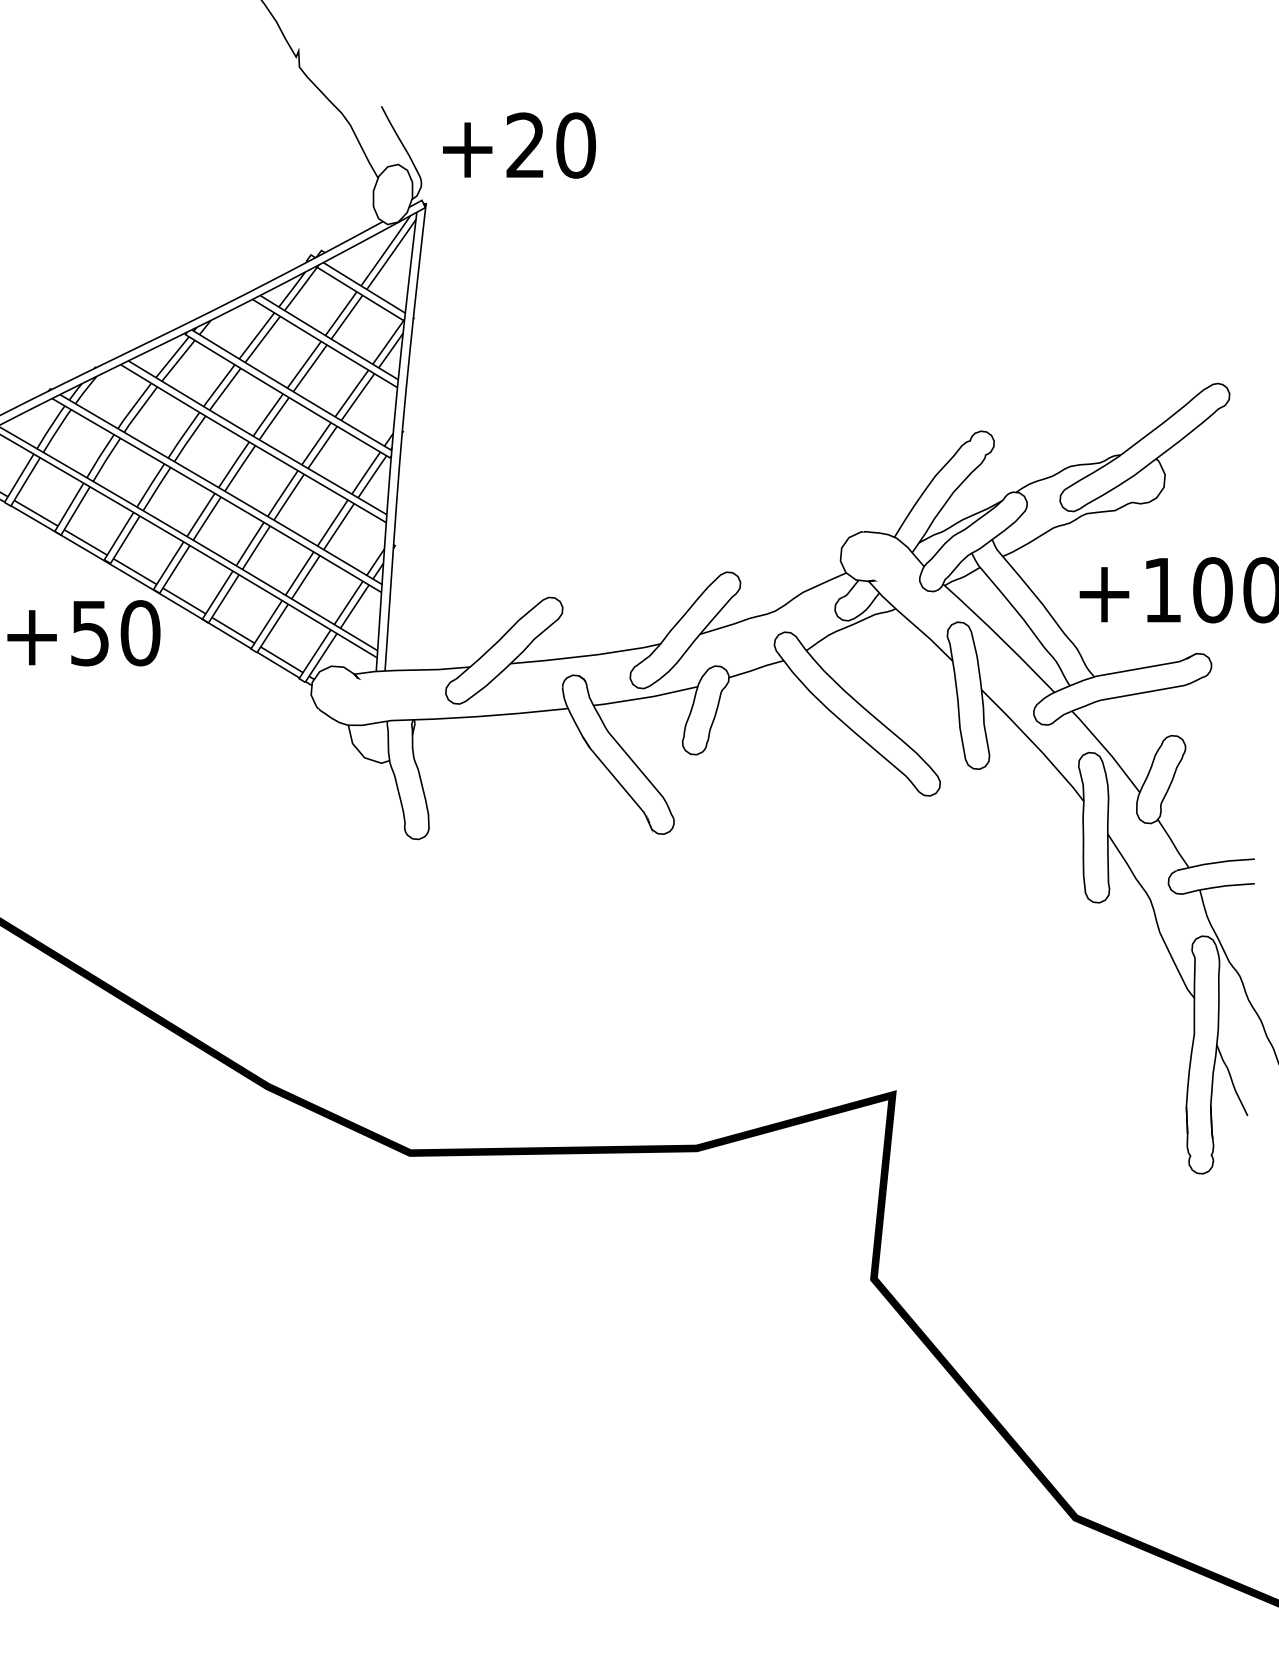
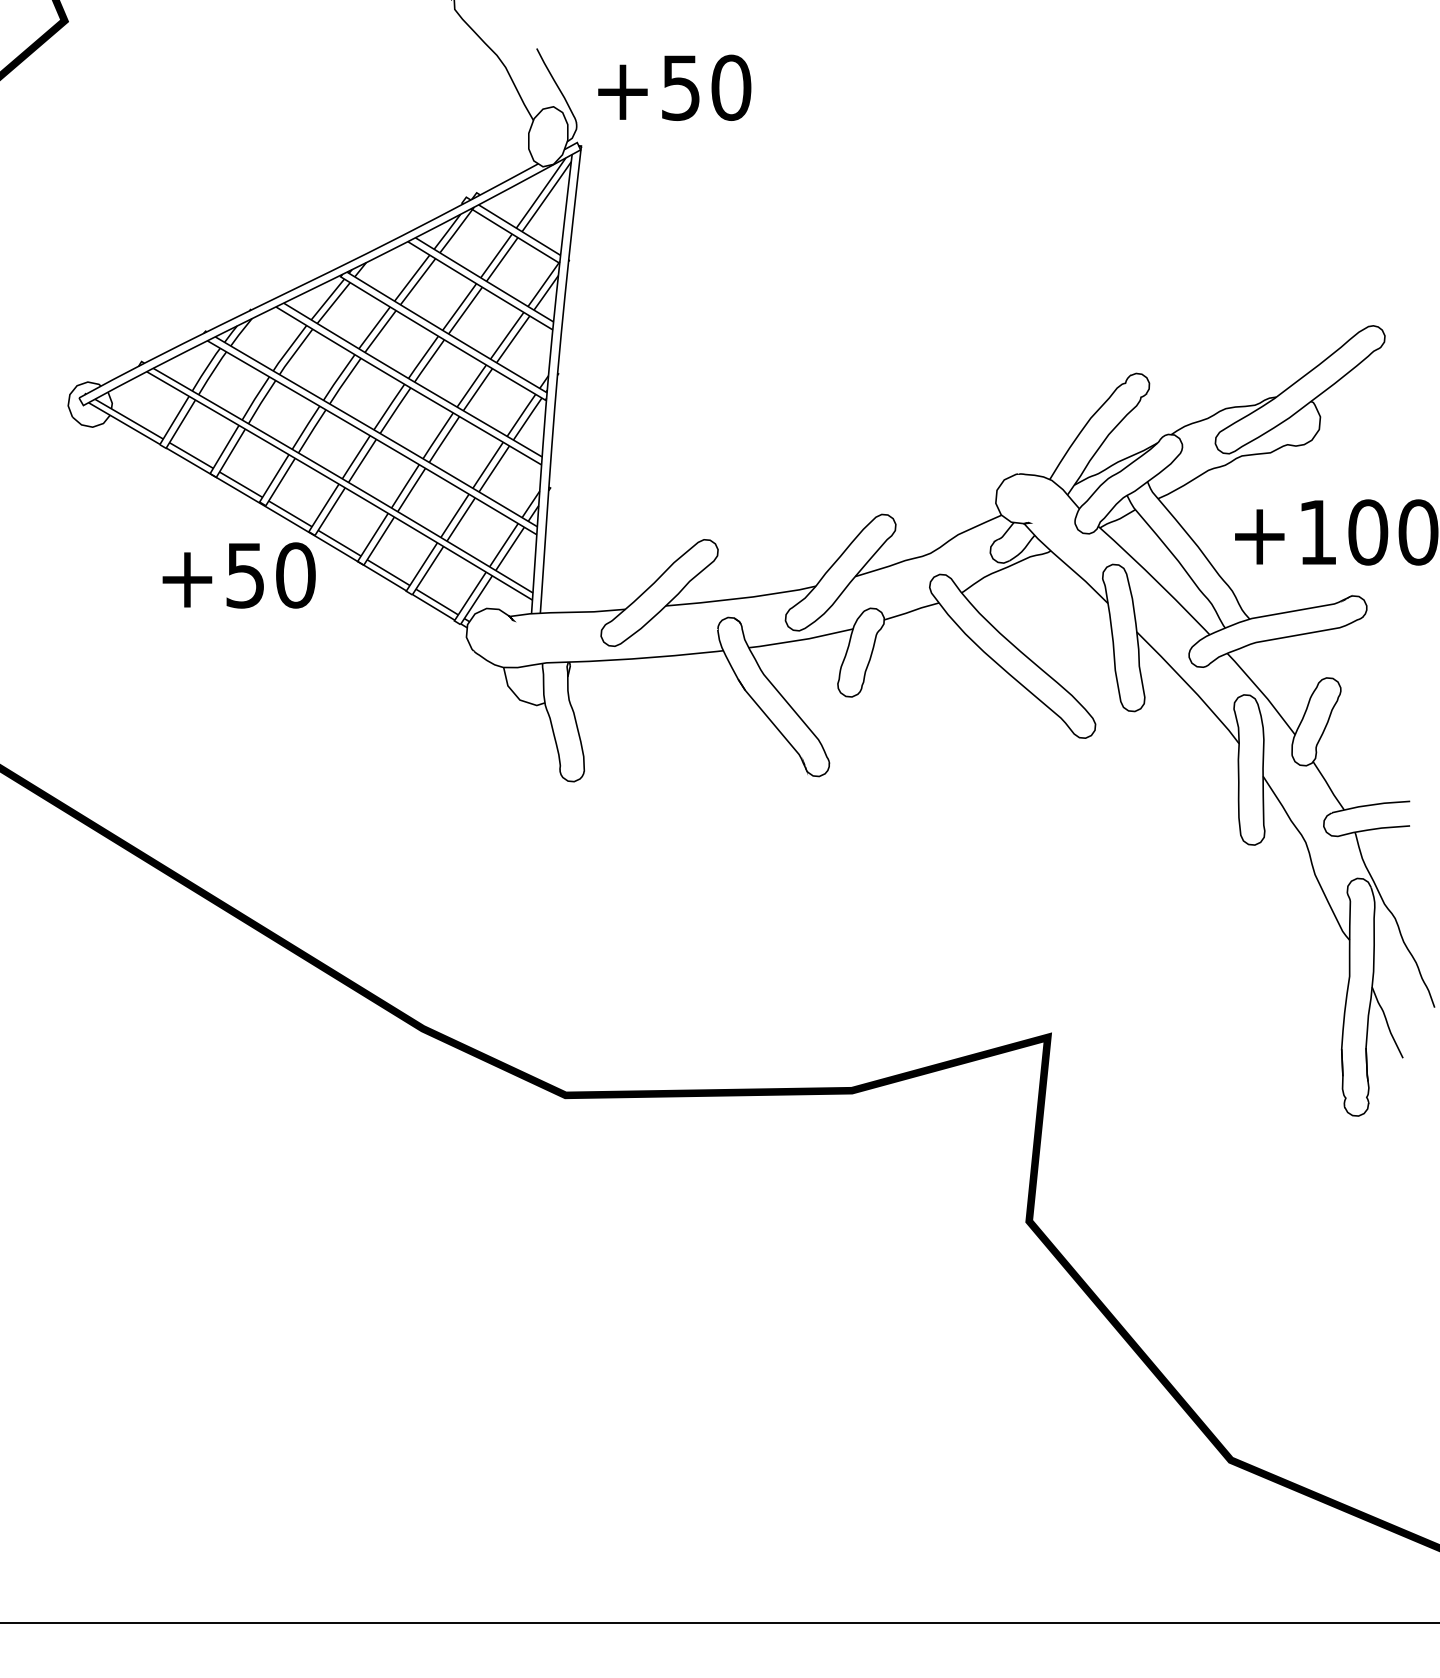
text: (525, 145) -> (680, 87), +20 -> +50

